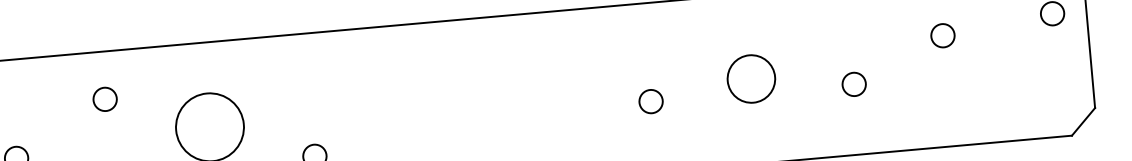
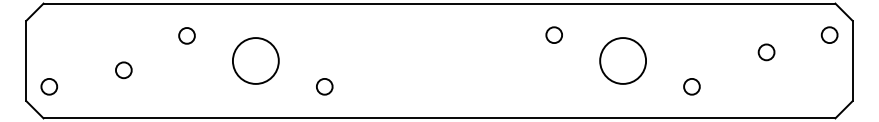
circle: (942, 35) -> (766, 52), moved
circle: (751, 78) -> (623, 60), size x1.43
circle: (853, 84) -> (691, 86), moved
circle: (649, 100) -> (553, 34), moved

